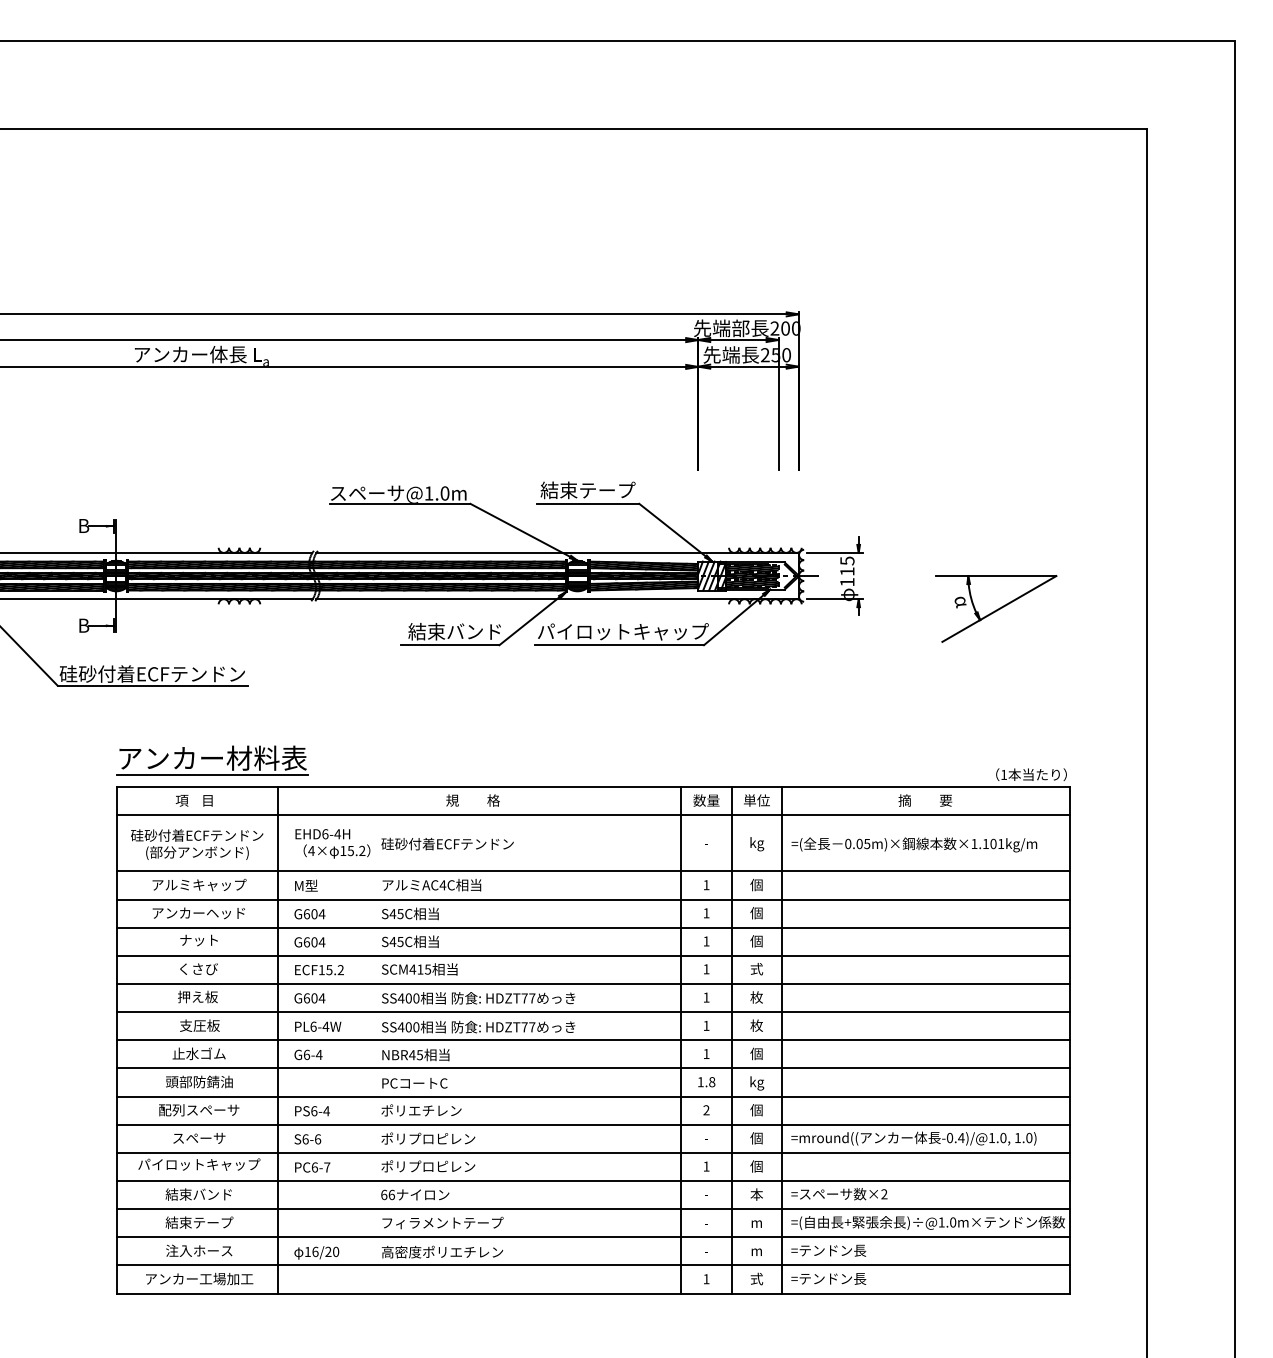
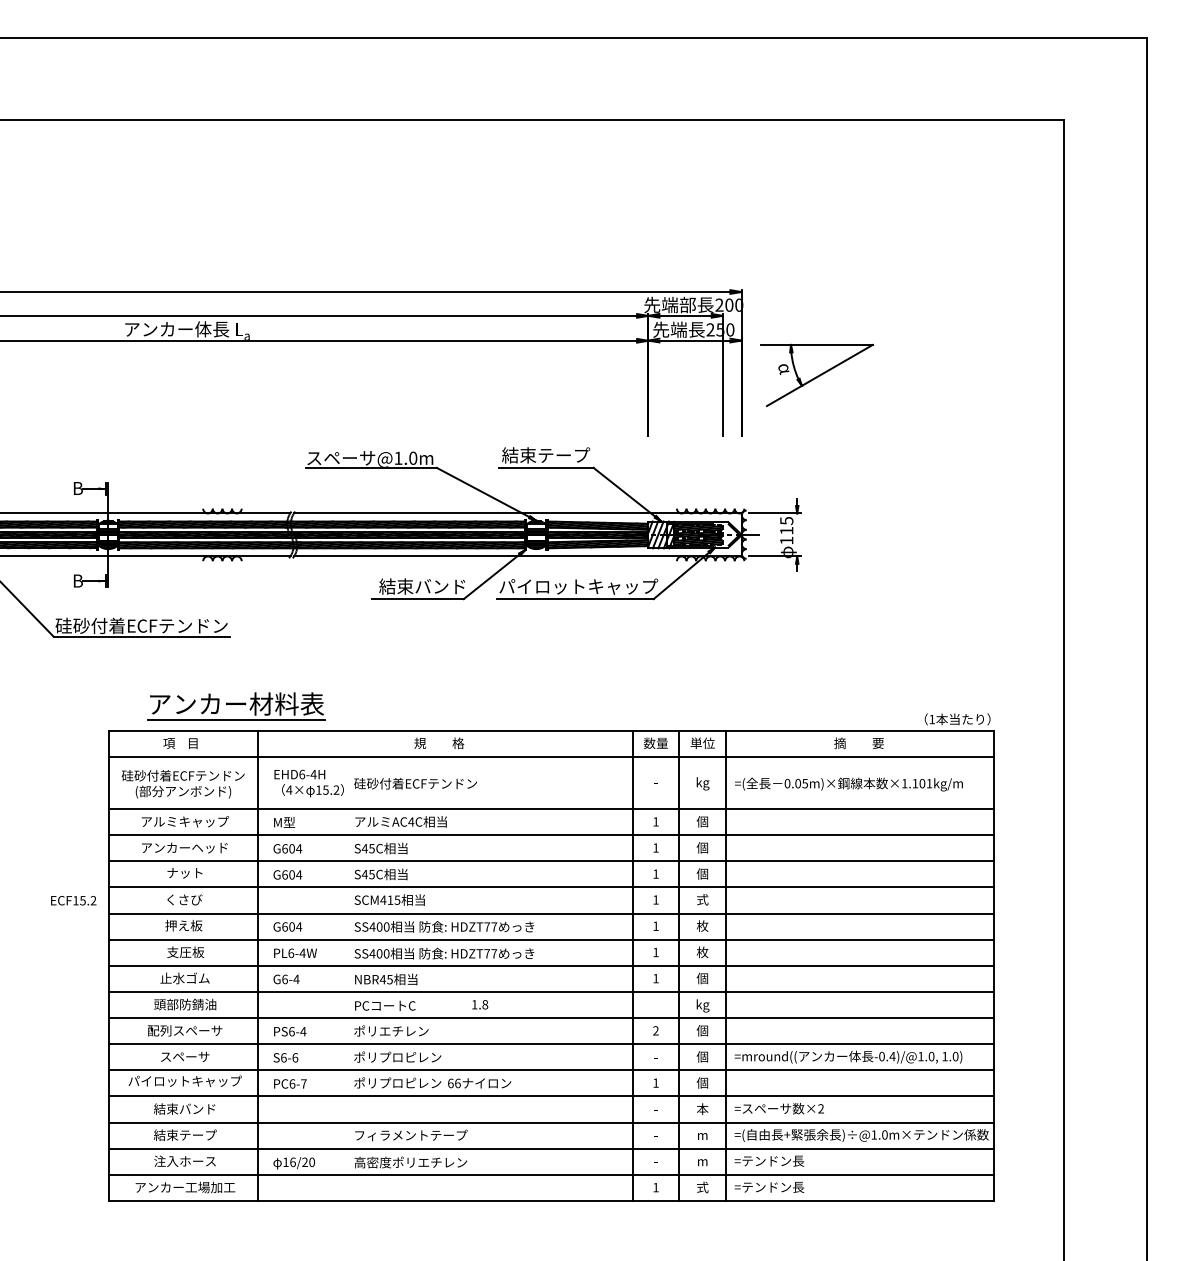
part: (995, 608) -> (816, 375), moved
part: (212, 760) -> (236, 706), moved
text: (319, 969) -> (73, 900), moved
text: (707, 1081) -> (480, 1004), moved
text: (415, 1195) -> (479, 1083), moved

